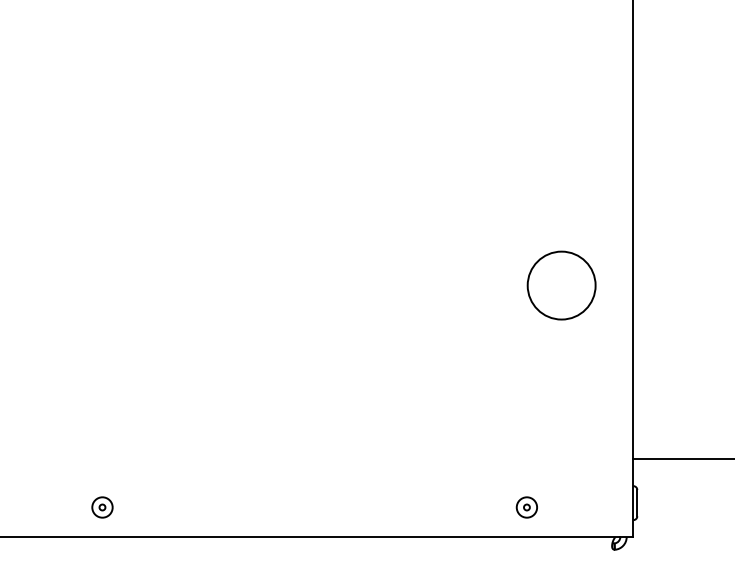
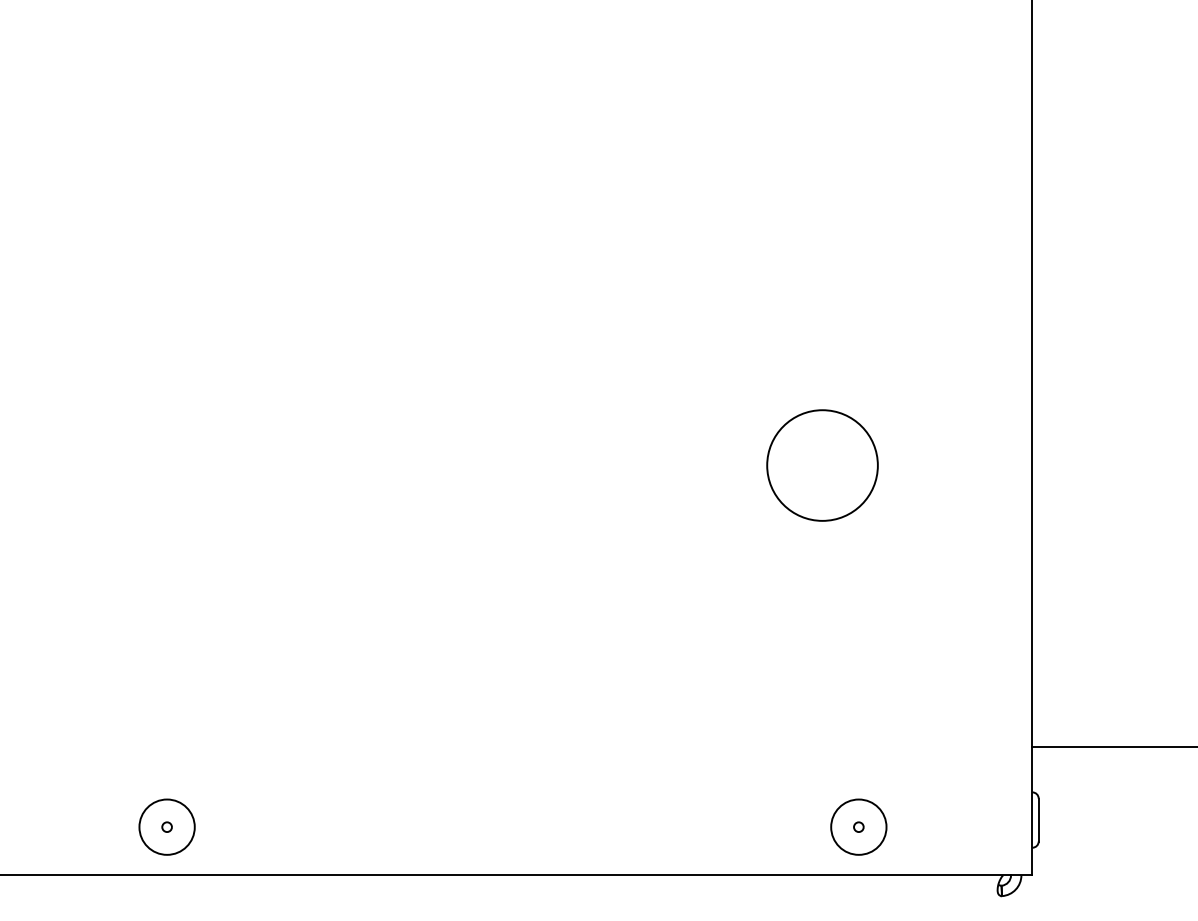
circle: (561, 285) -> (822, 465), moved
circle: (102, 507) -> (167, 827), size x1.67
circle: (526, 507) -> (858, 827), size x1.67

